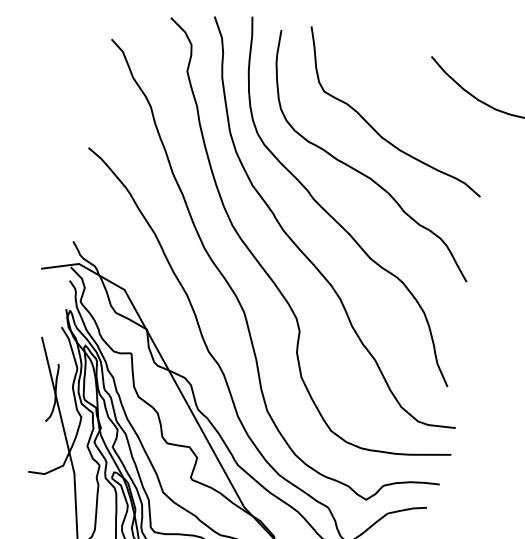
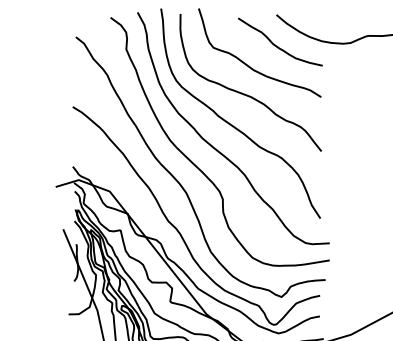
curve: (426, 106) -> (278, 46), added

